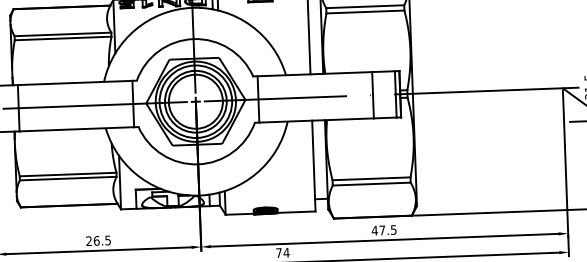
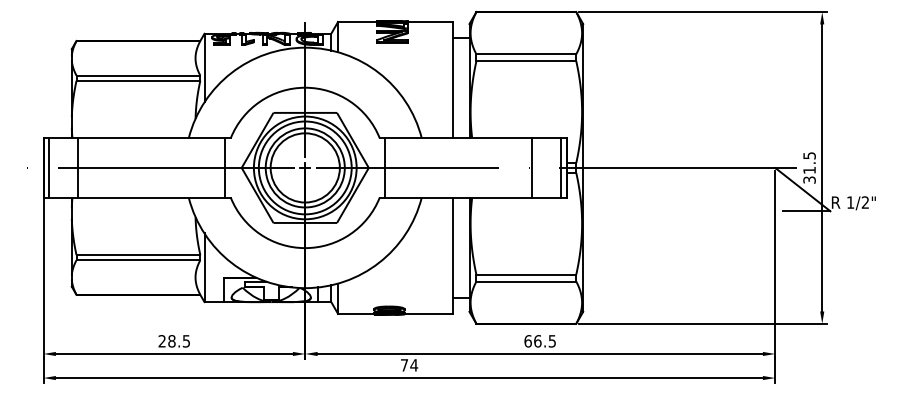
text: (378, 230) -> (532, 341), 47.5 -> 66.5
text: (96, 241) -> (171, 341), 26.5 -> 28.5

